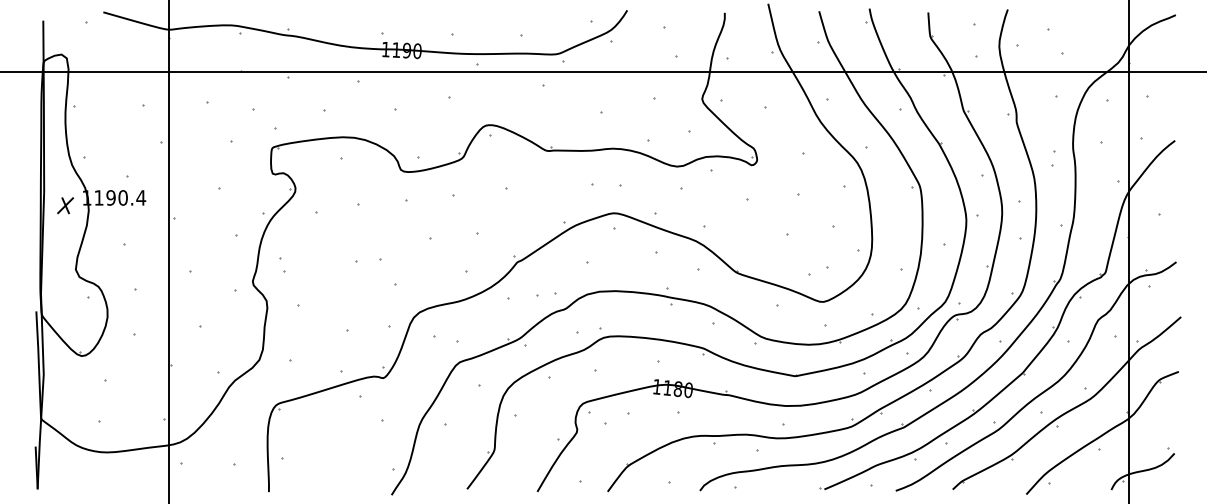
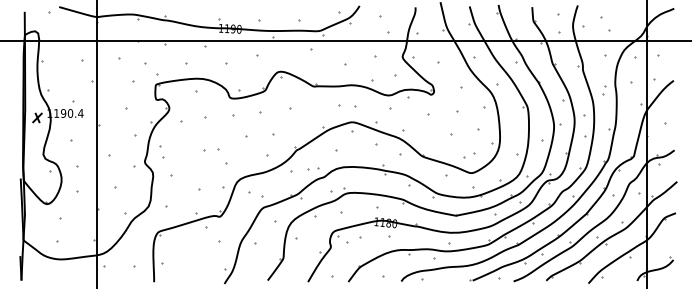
part: (283, 264) -> (162, 151), size x1.6

